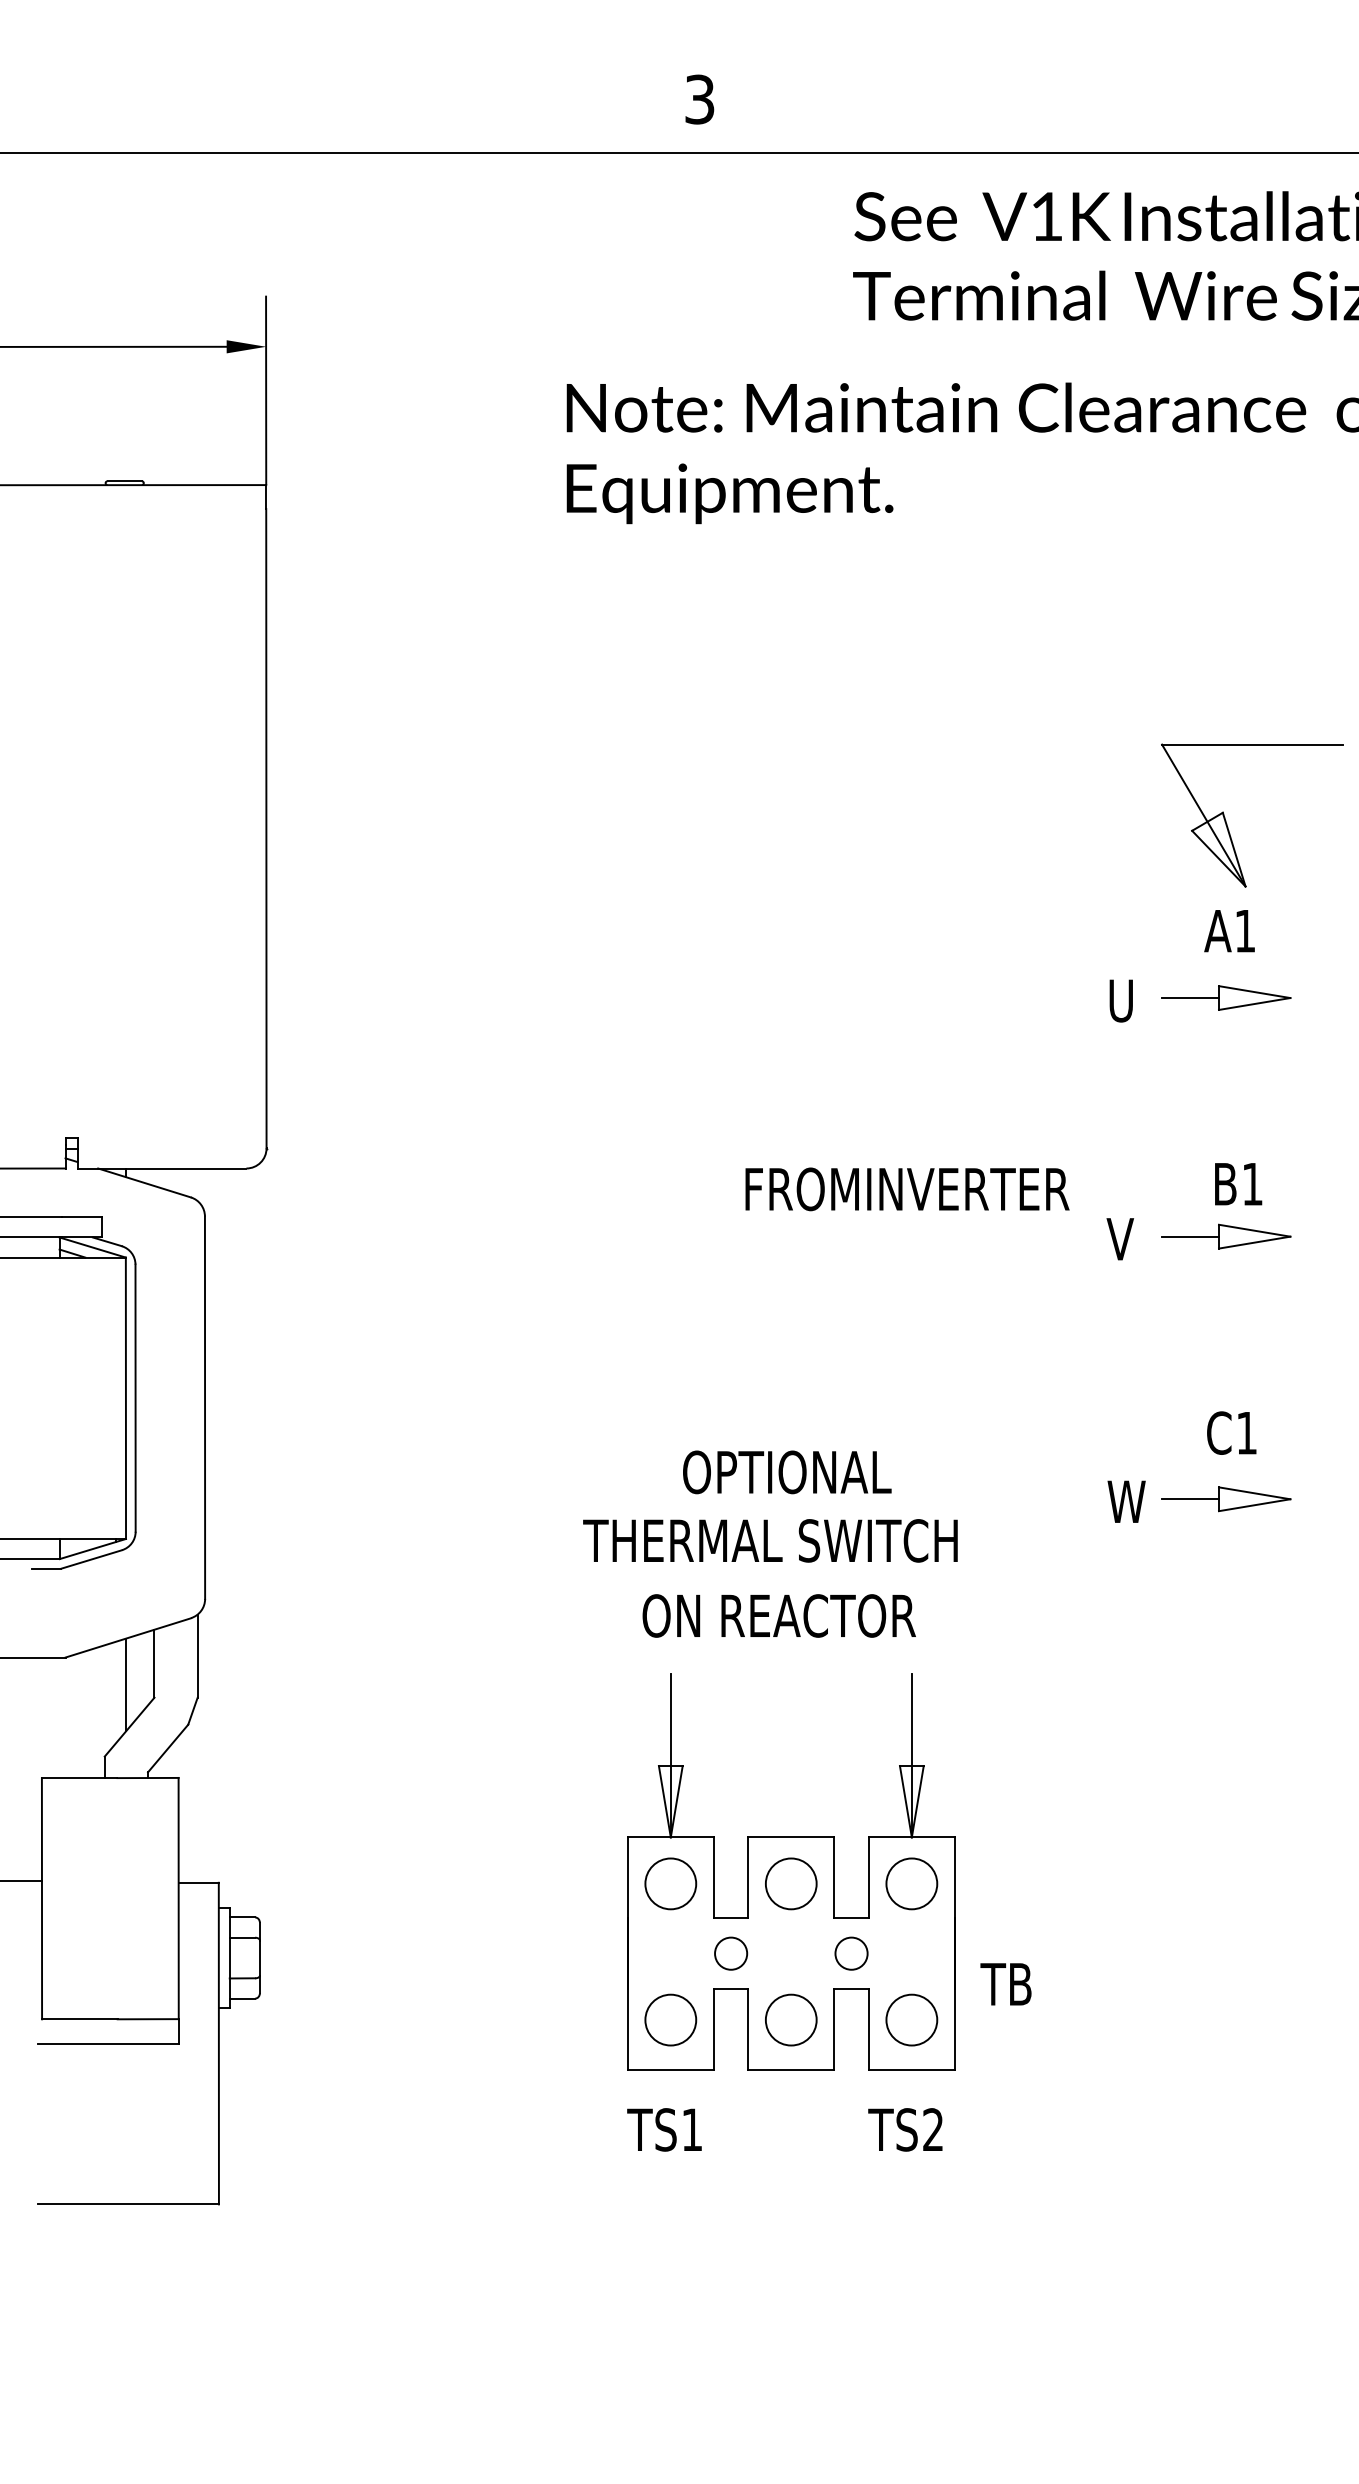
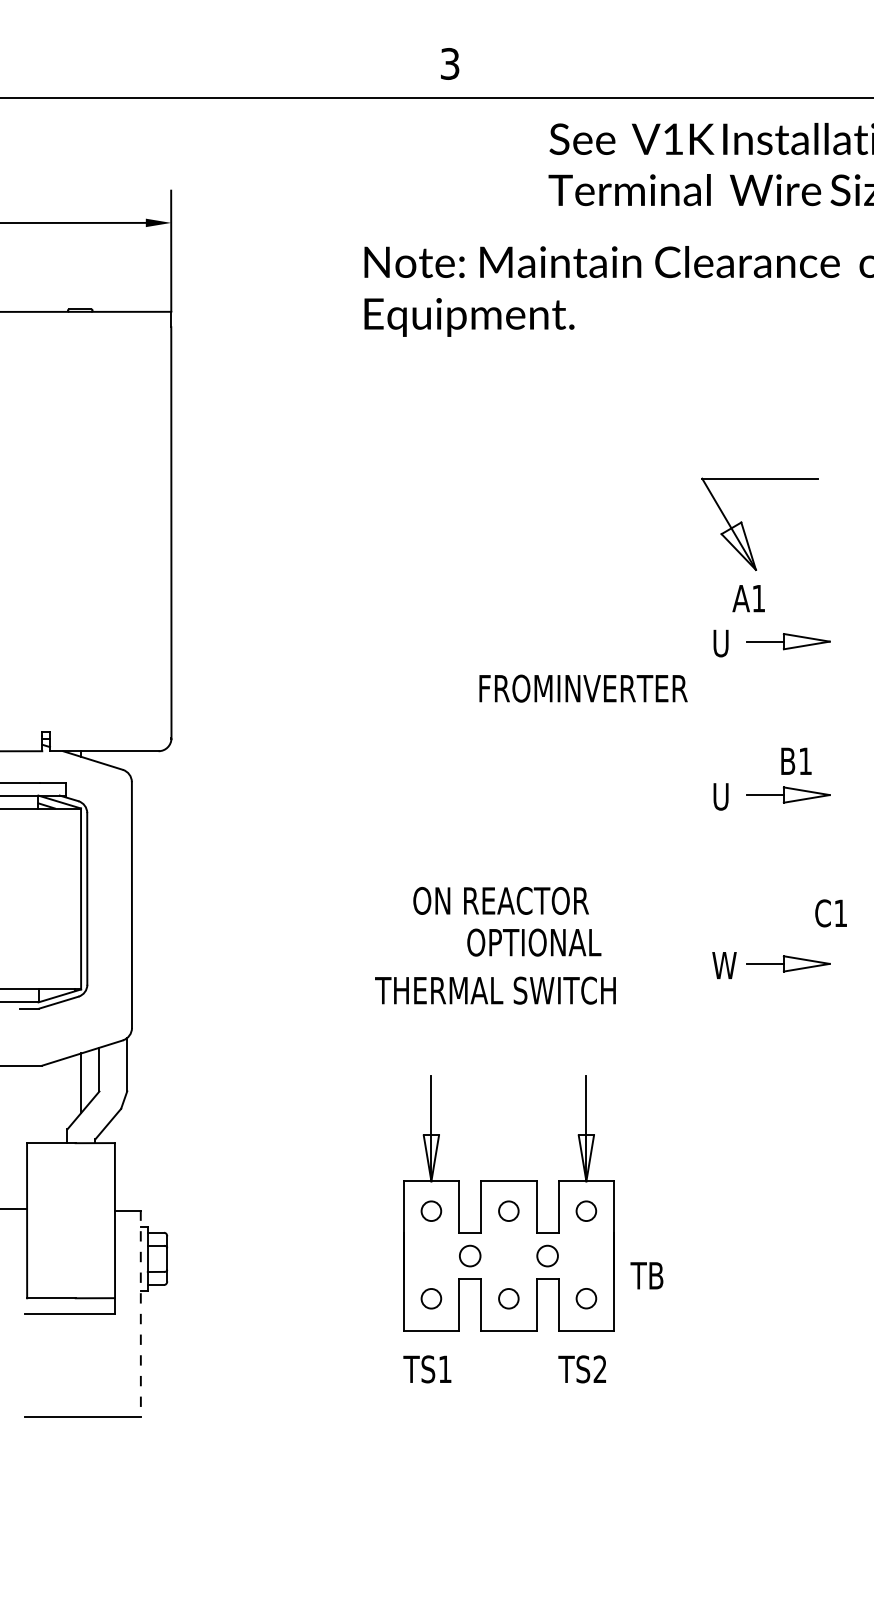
part: (1227, 822) -> (744, 528), moved
text: (1229, 930) -> (748, 598), moved
text: (907, 1189) -> (583, 688), moved
text: (1120, 1238) -> (720, 796), V -> U
text: (1230, 1433) -> (830, 913), moved
text: (787, 1472) -> (534, 942), moved
text: (778, 1615) -> (500, 900), moved
circle: (670, 1882) -> (431, 1210), size x0.6
circle: (790, 1882) -> (508, 1210), size x0.6
circle: (912, 1882) -> (586, 1210), size x0.6
circle: (670, 2019) -> (431, 1298), size x0.6
circle: (790, 2019) -> (508, 1298), size x0.6
circle: (912, 2019) -> (586, 1298), size x0.6
line: (218, 2044) -> (140, 1314), solid -> dashed

